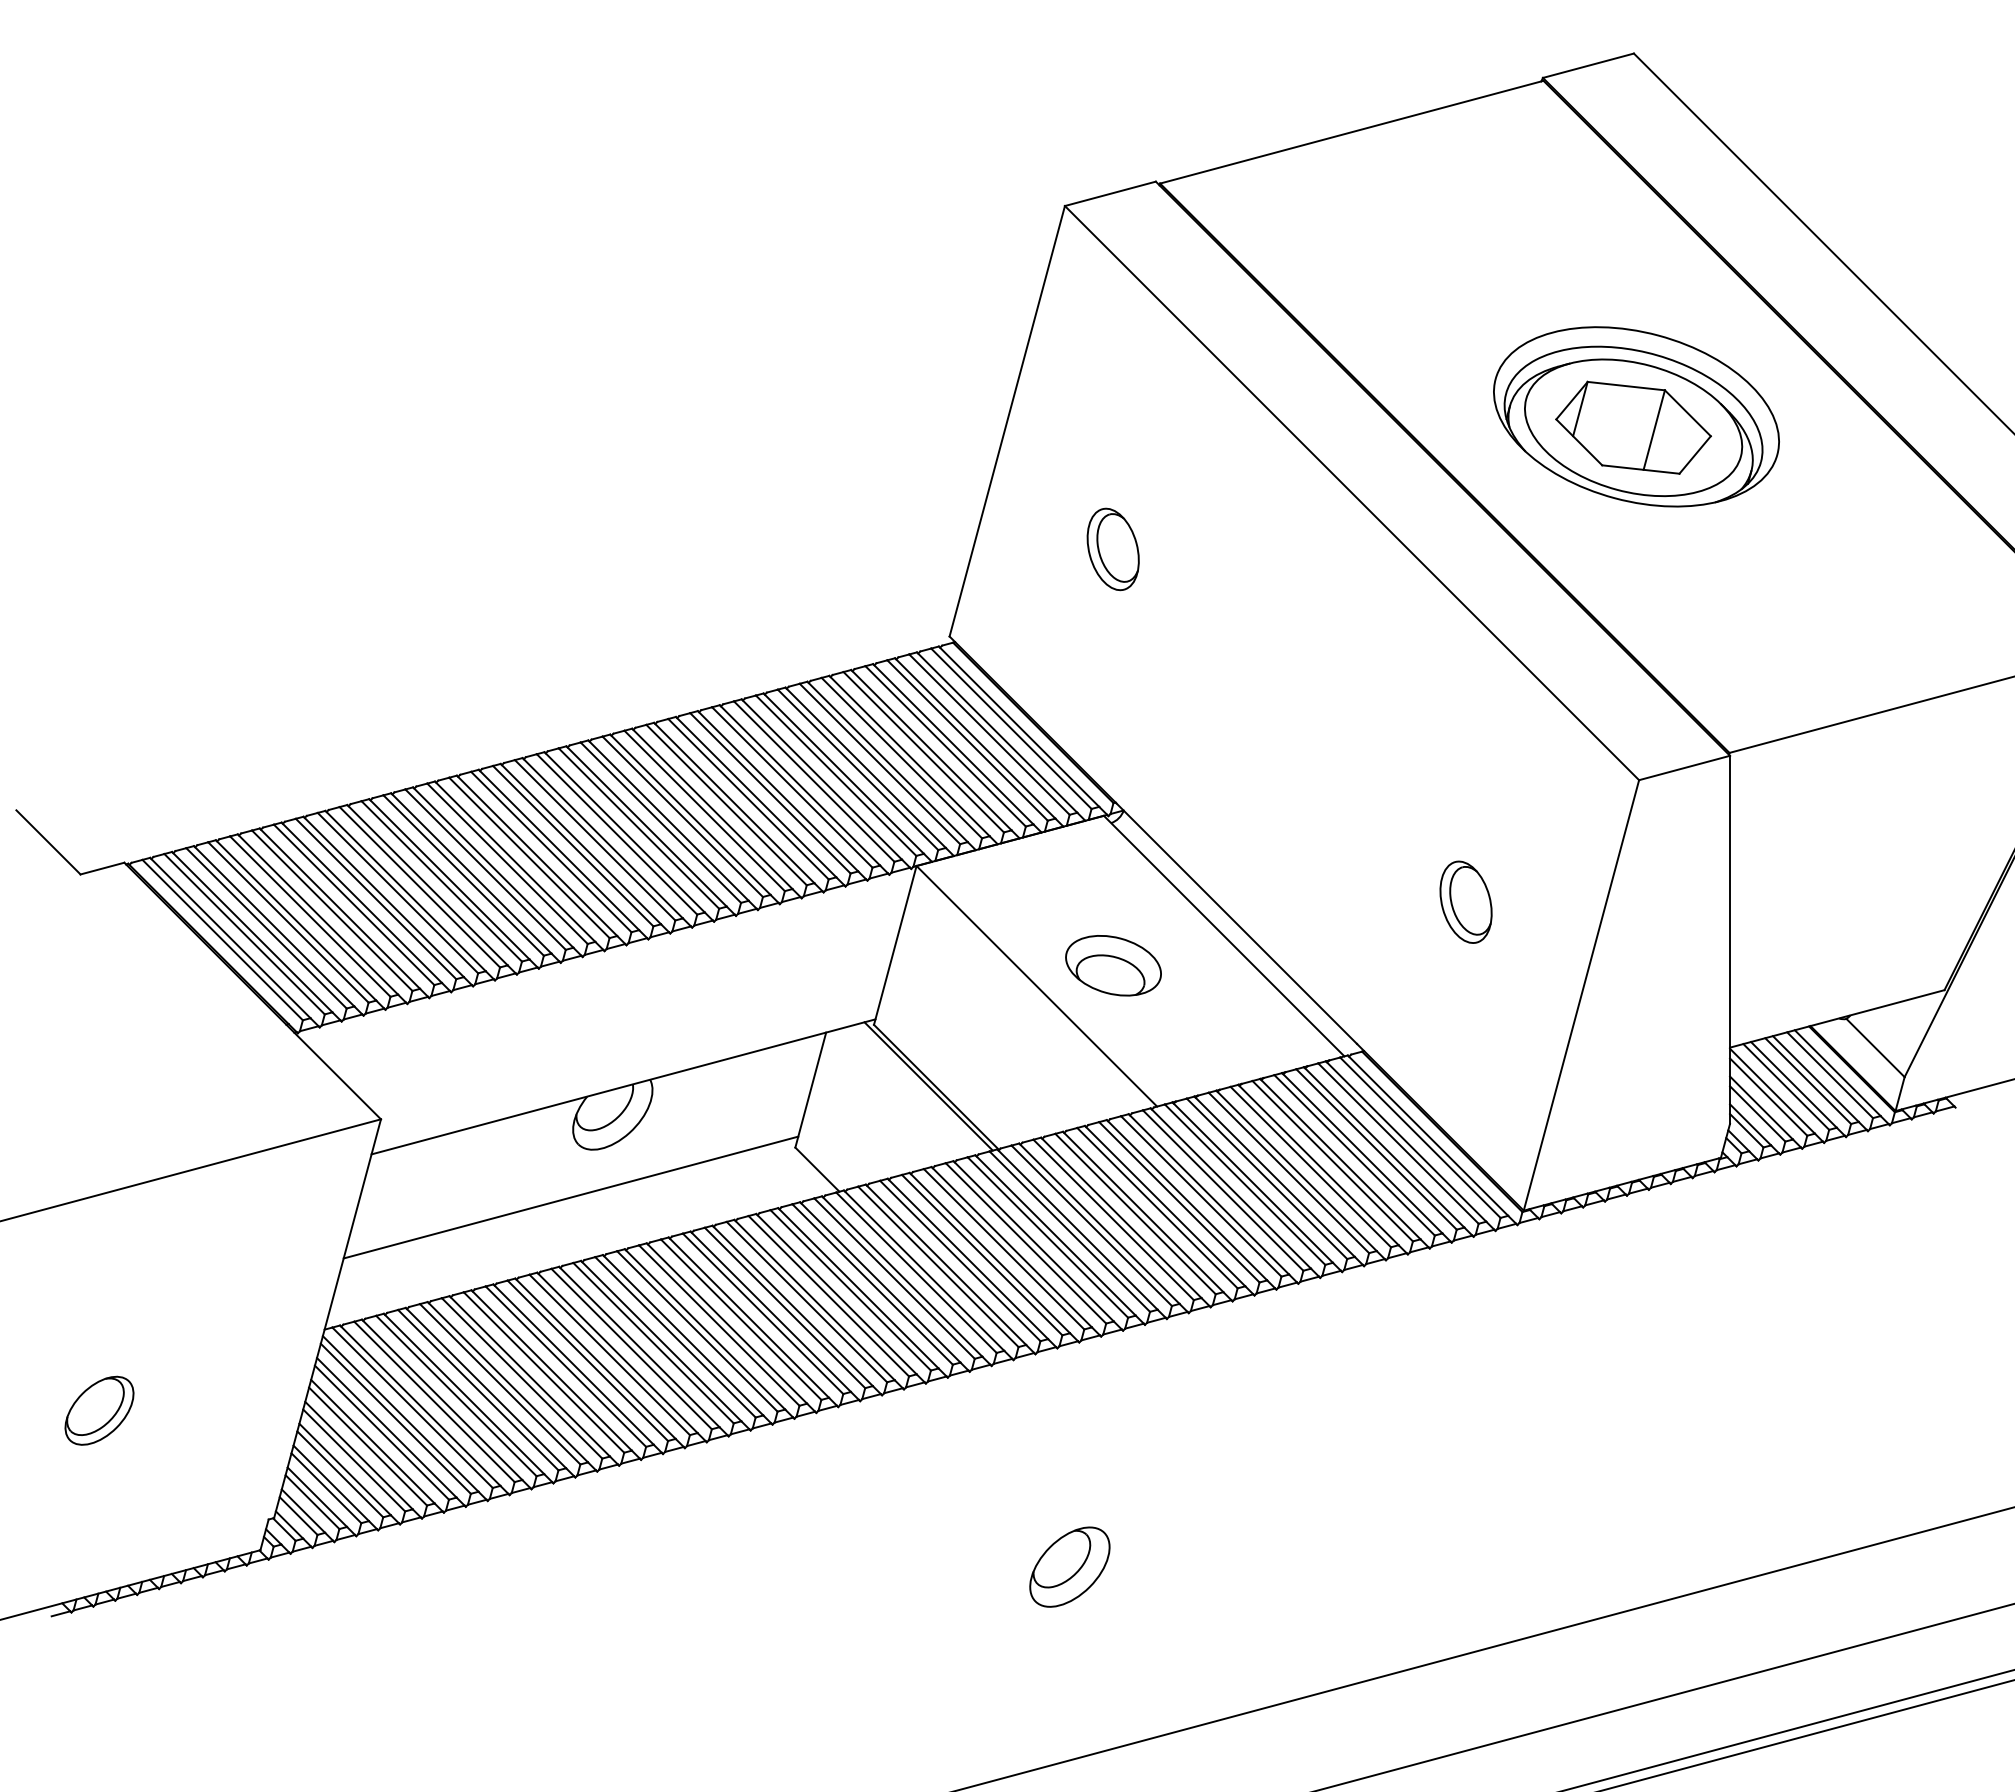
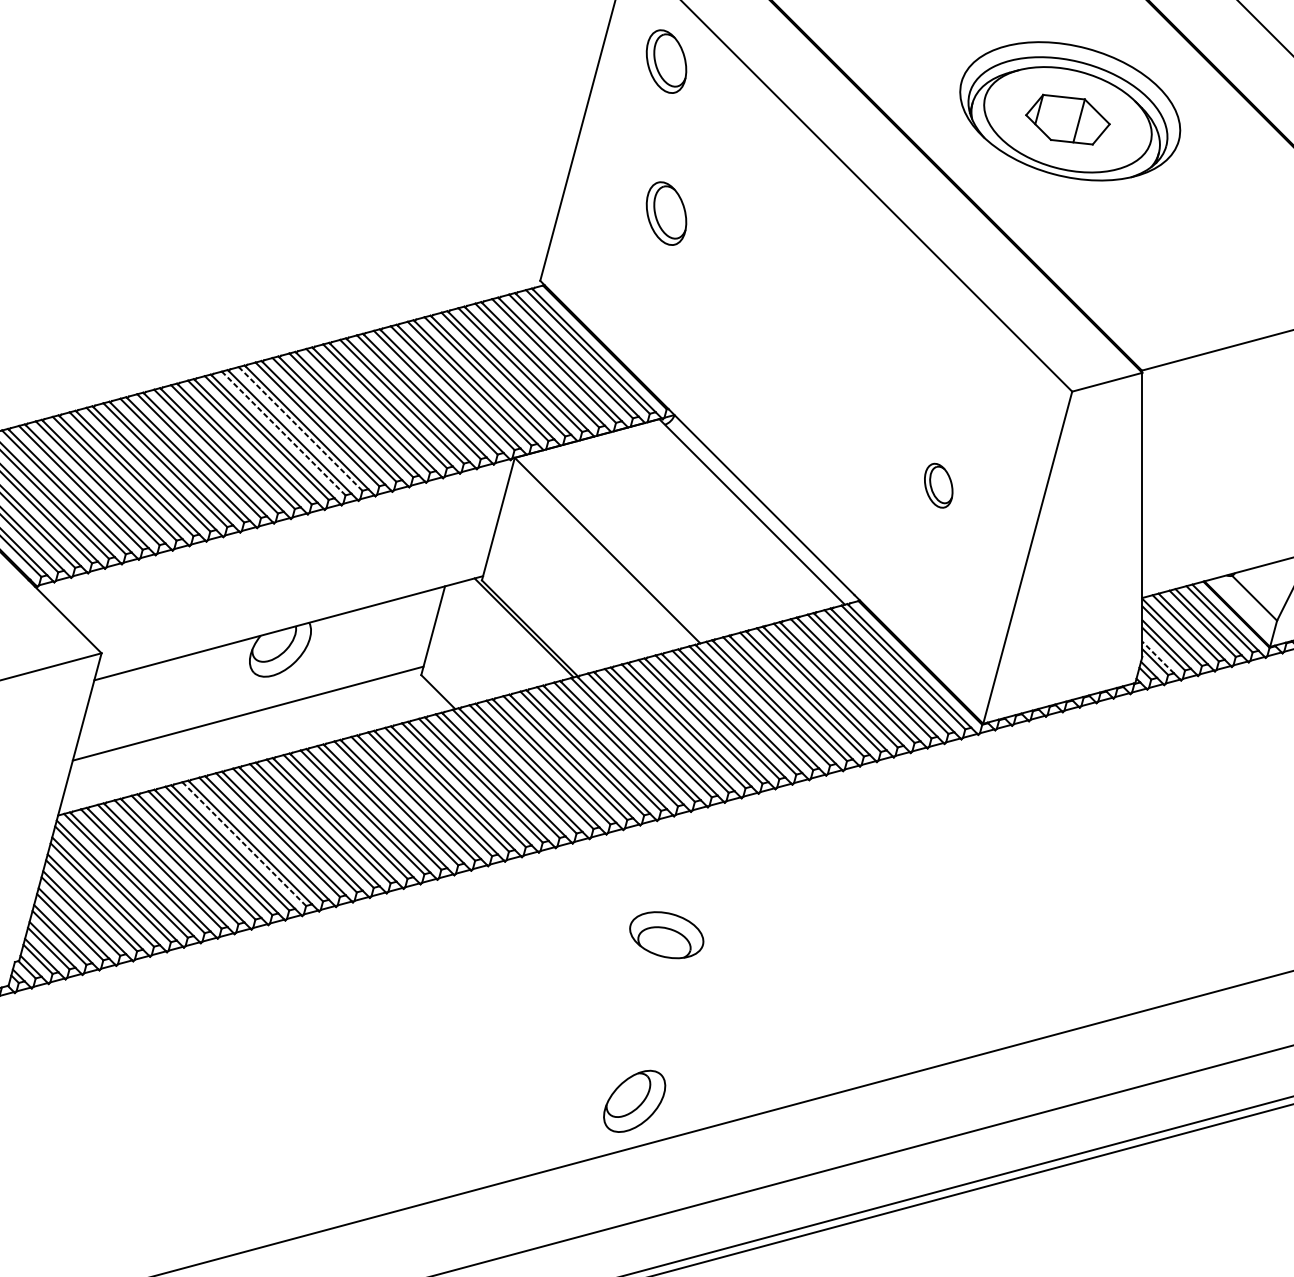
part: (1112, 352) -> (665, 61), added
part: (1633, 427) -> (1067, 119), size x0.7
line: (638, 828) -> (300, 428), solid -> dashed
line: (616, 834) -> (283, 433), solid -> dashed
part: (1465, 901) -> (938, 485), size x0.7
part: (1113, 965) -> (666, 935), moved
line: (1750, 1124) -> (1158, 657), solid -> dashed
line: (565, 1366) -> (243, 843), solid -> dashed
part: (1069, 1566) -> (634, 1100), moved

